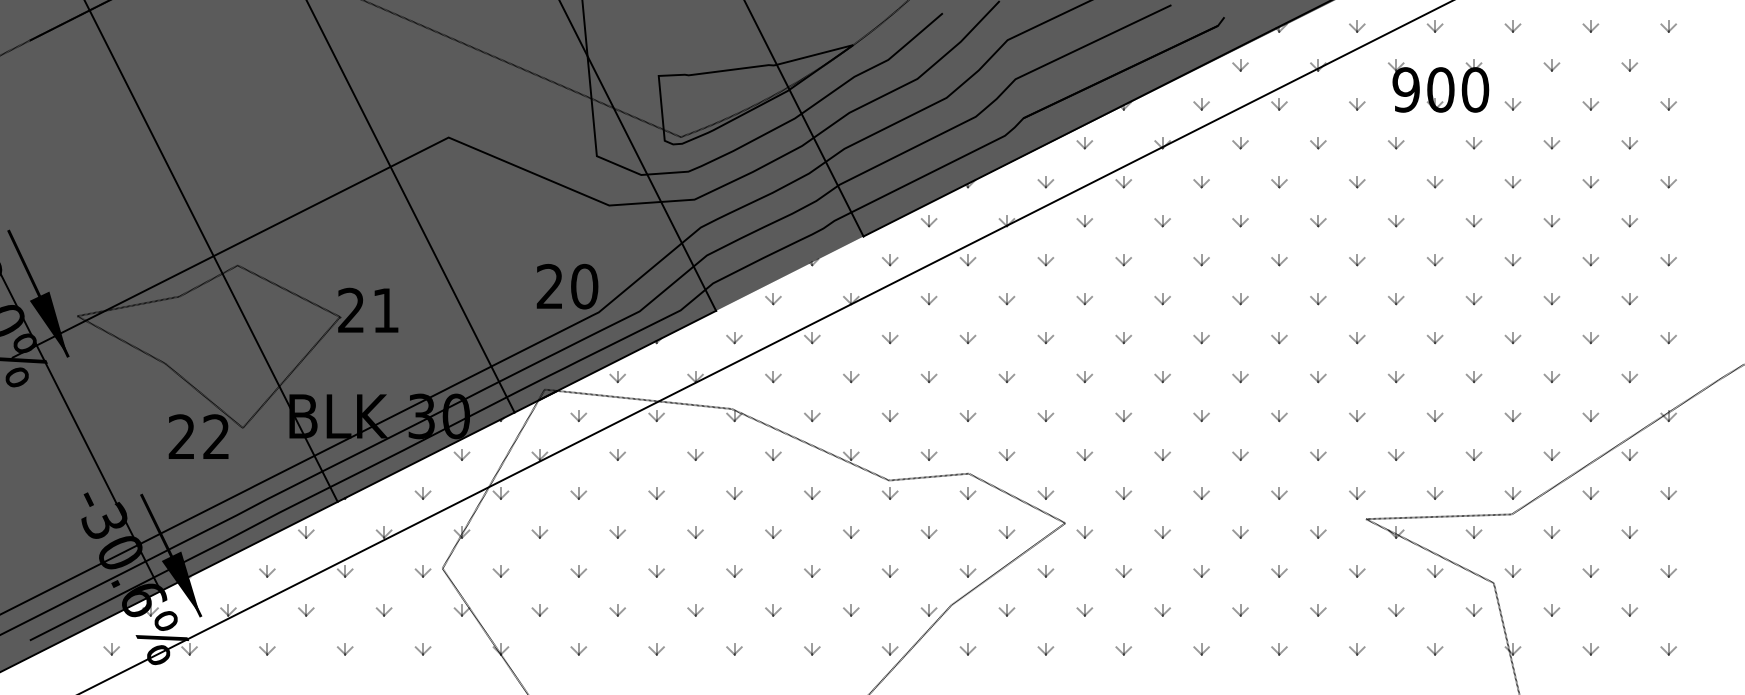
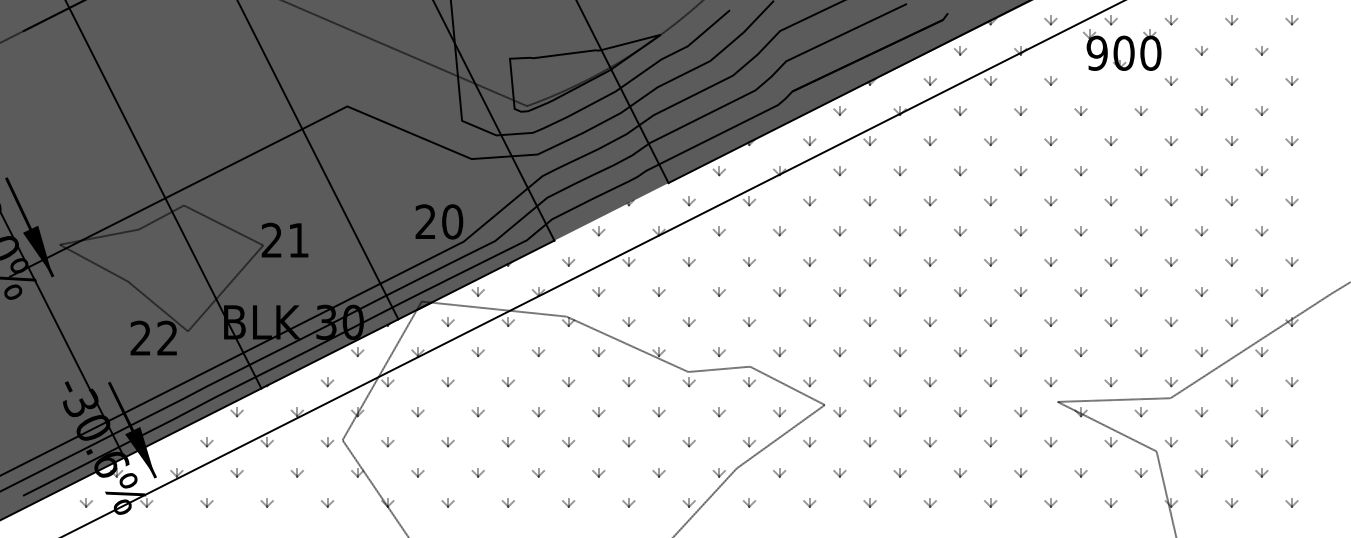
part: (1438, 85) -> (1122, 49), moved

